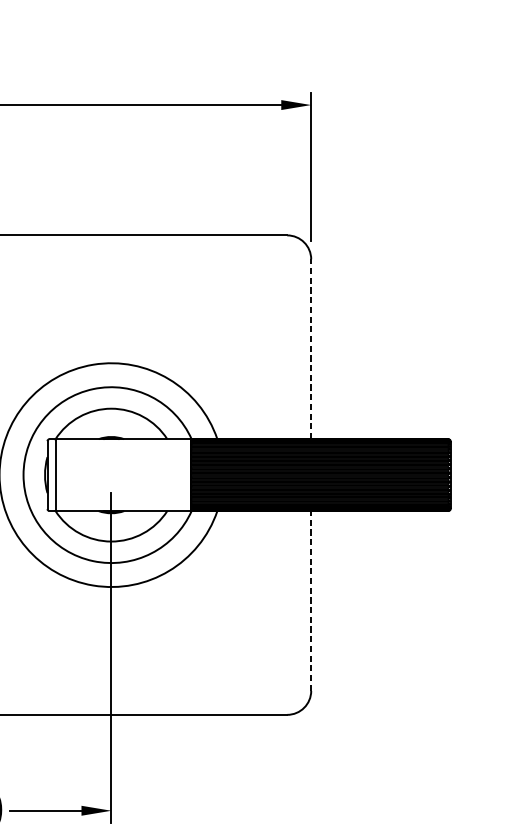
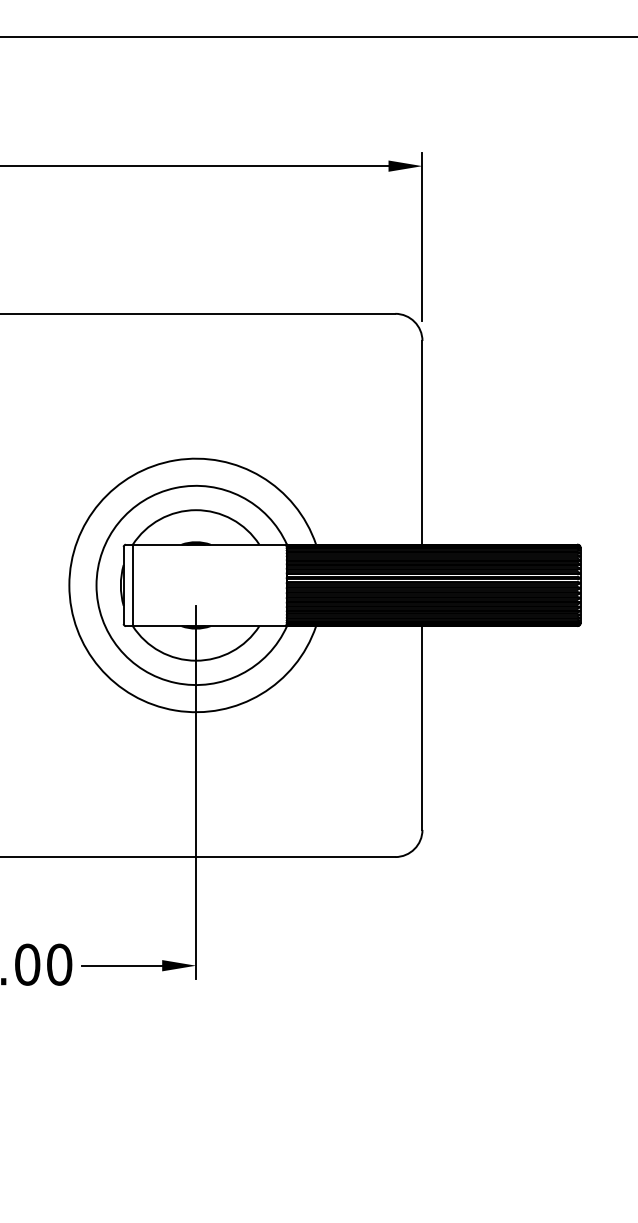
line: (311, 348) -> (422, 442), dashed -> solid
line: (311, 601) -> (422, 728), dashed -> solid

